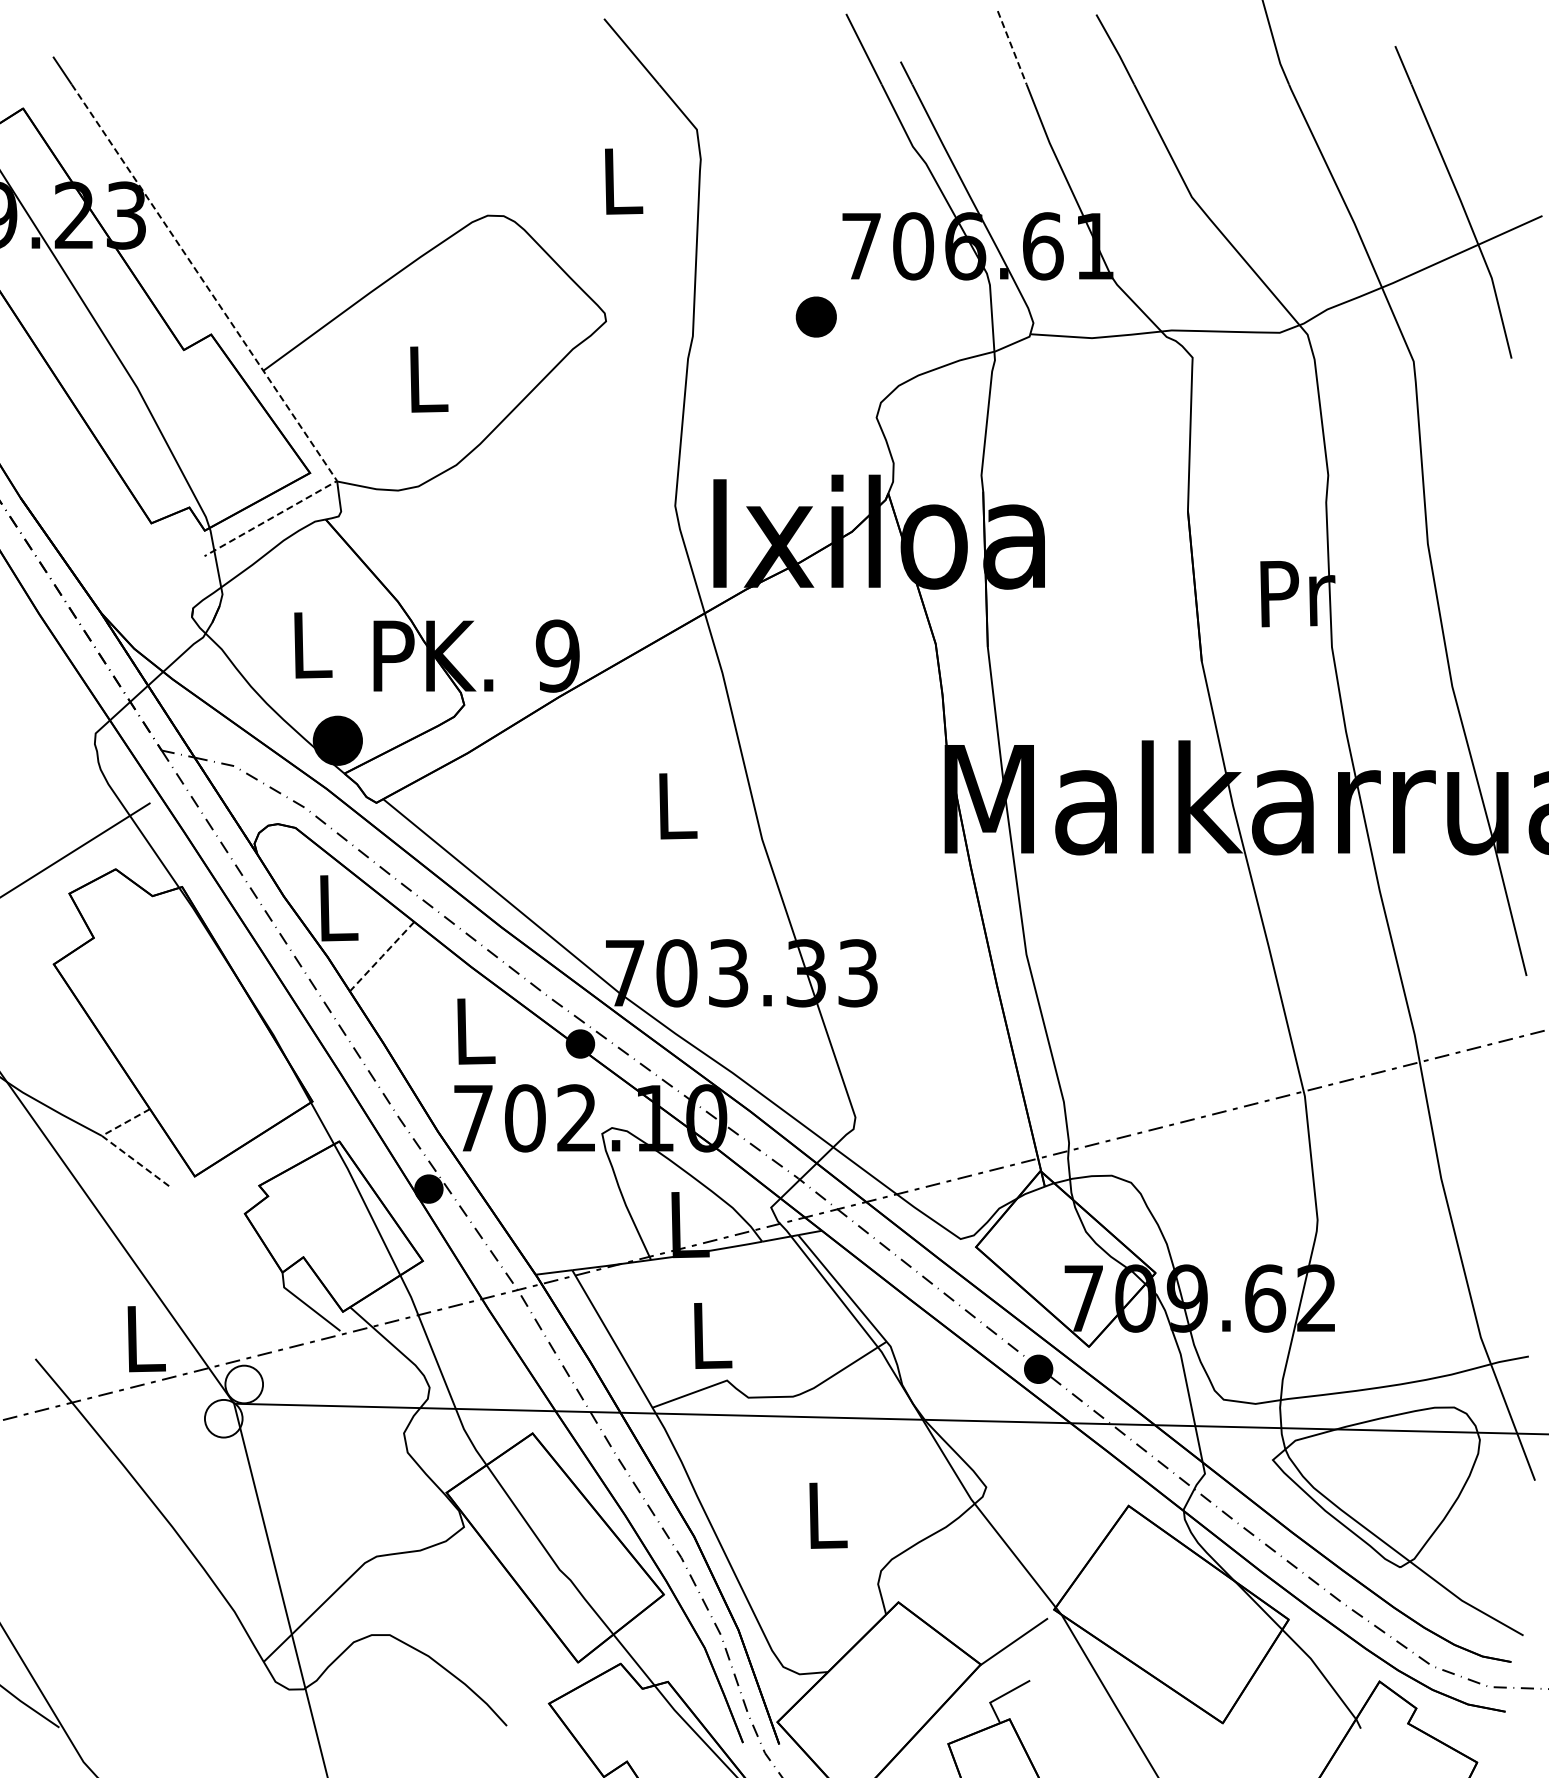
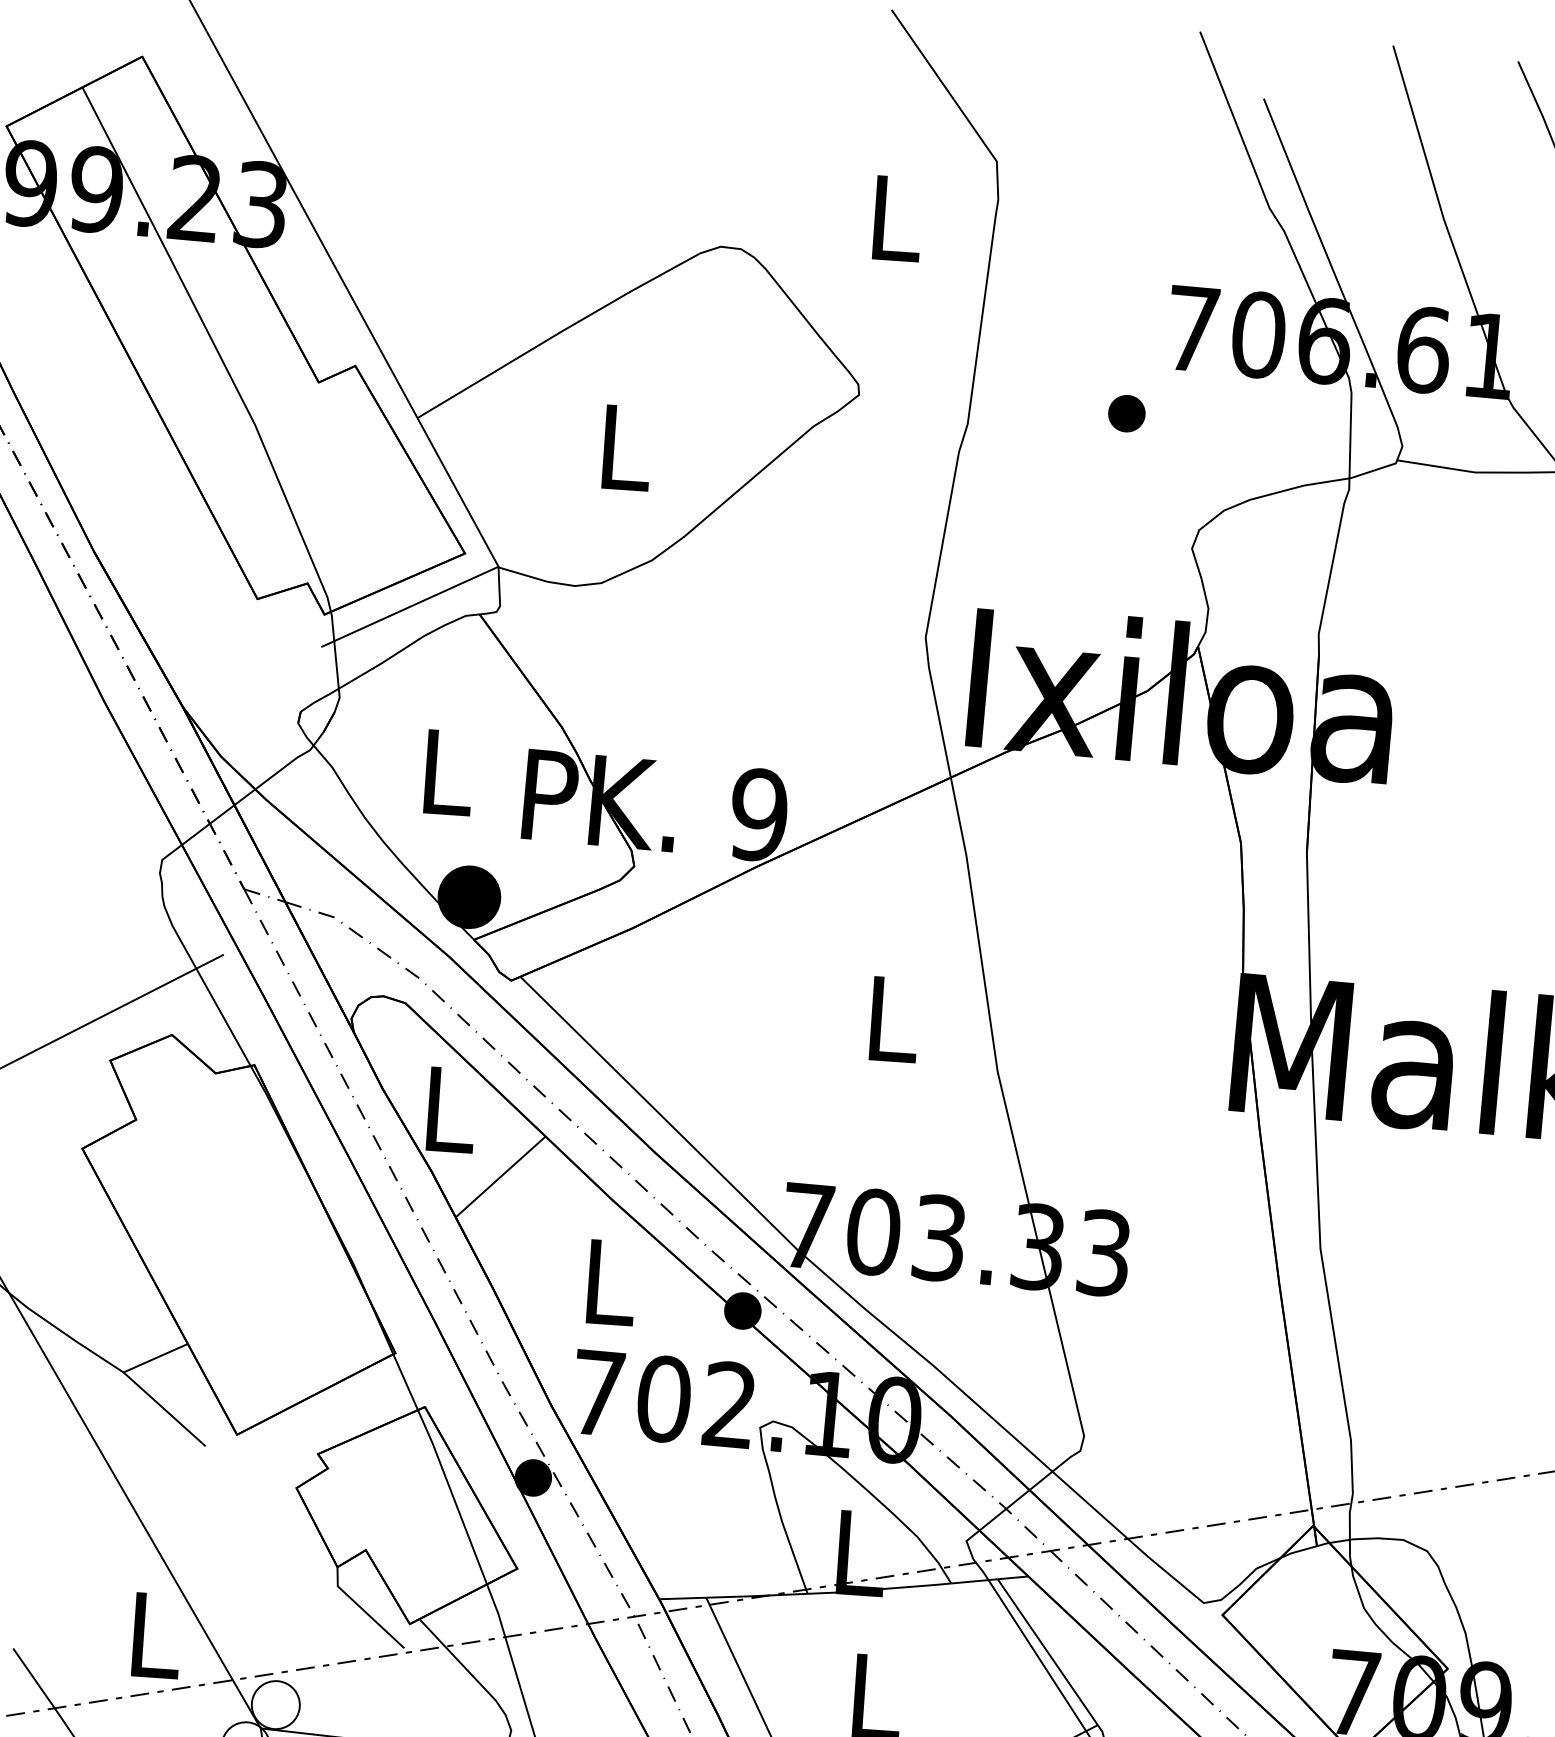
line: (1012, 48) -> (1407, 94), dashed -> solid
part: (815, 316) -> (1126, 412), size x0.71
line: (247, 346) -> (400, 385), dashed -> solid
line: (382, 956) -> (501, 1176), dashed -> solid
line: (113, 1144) -> (137, 1384), dashed -> solid

